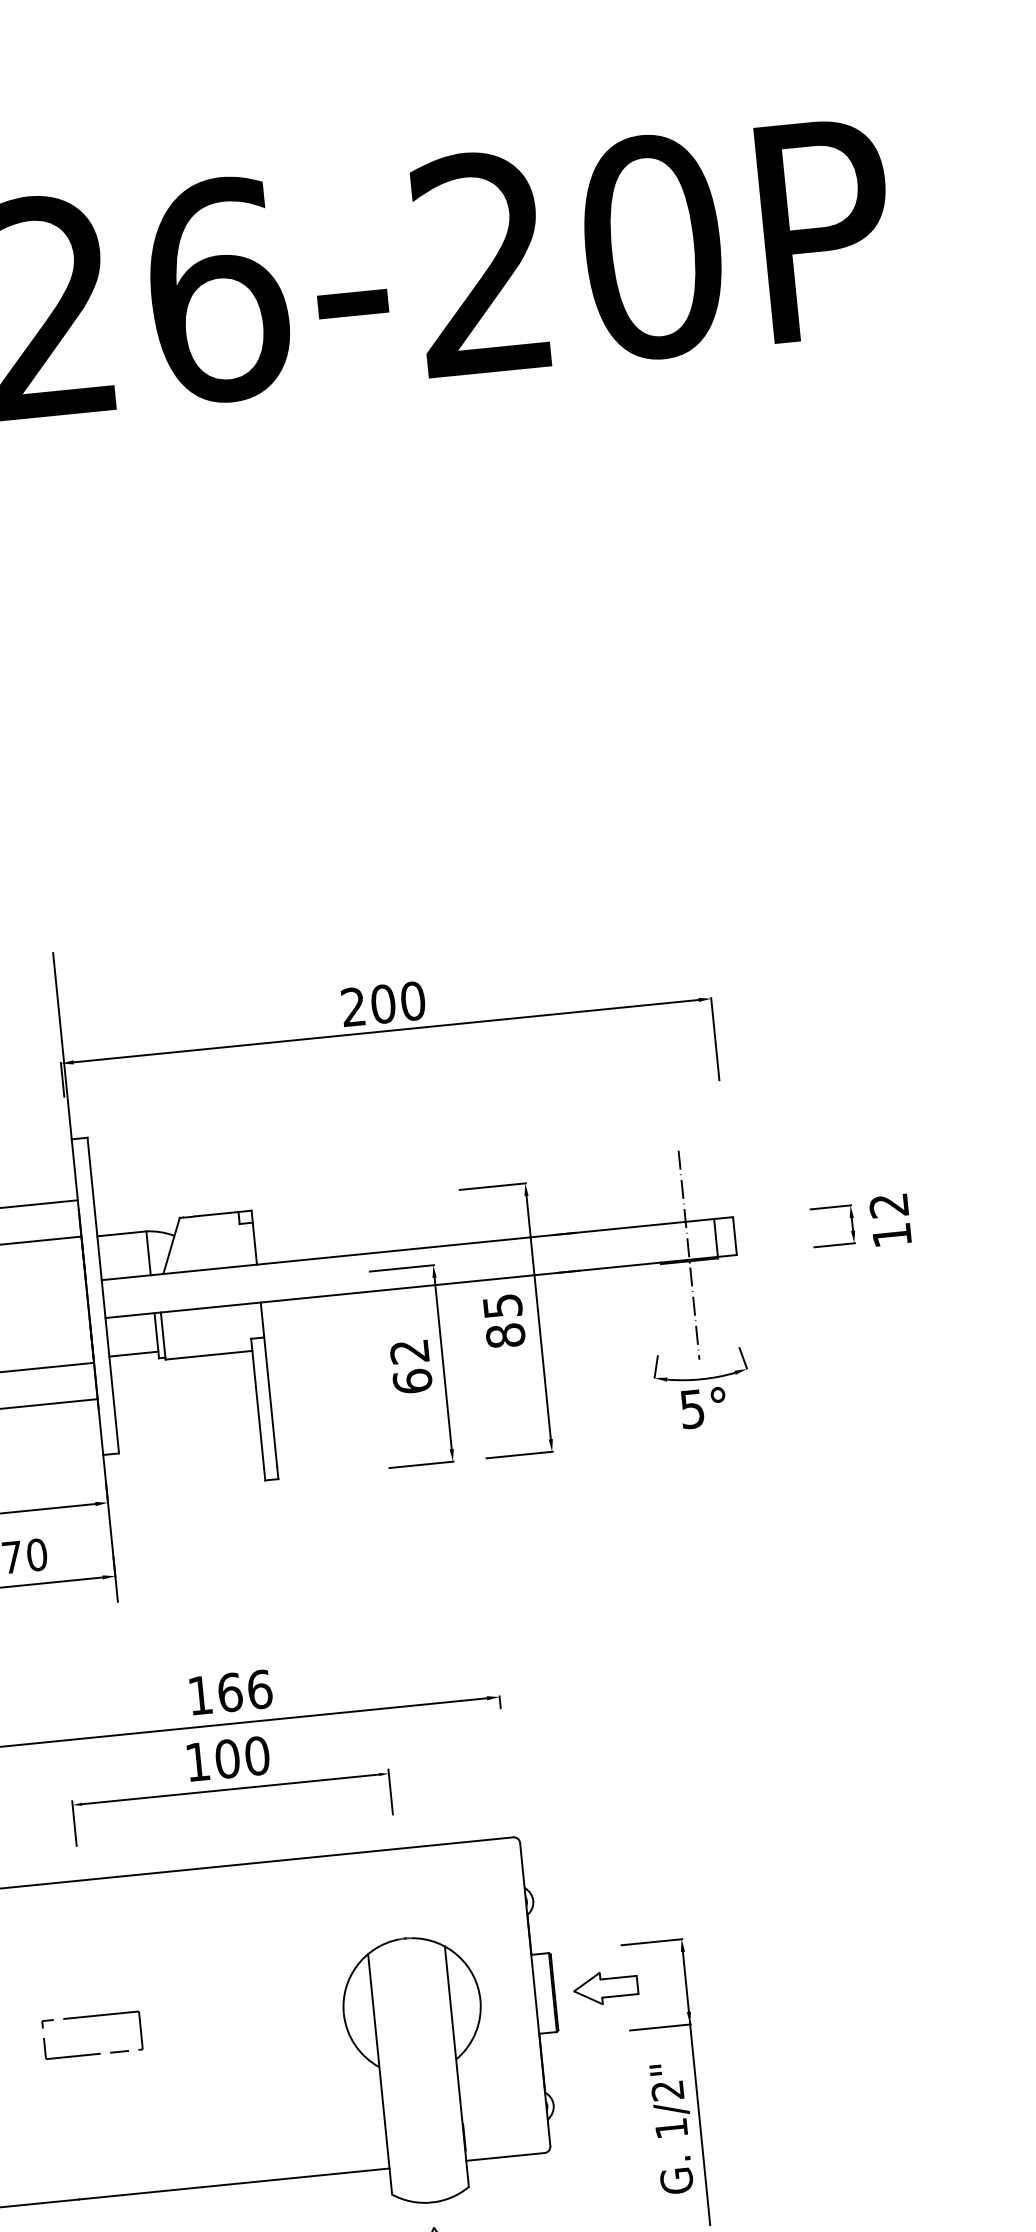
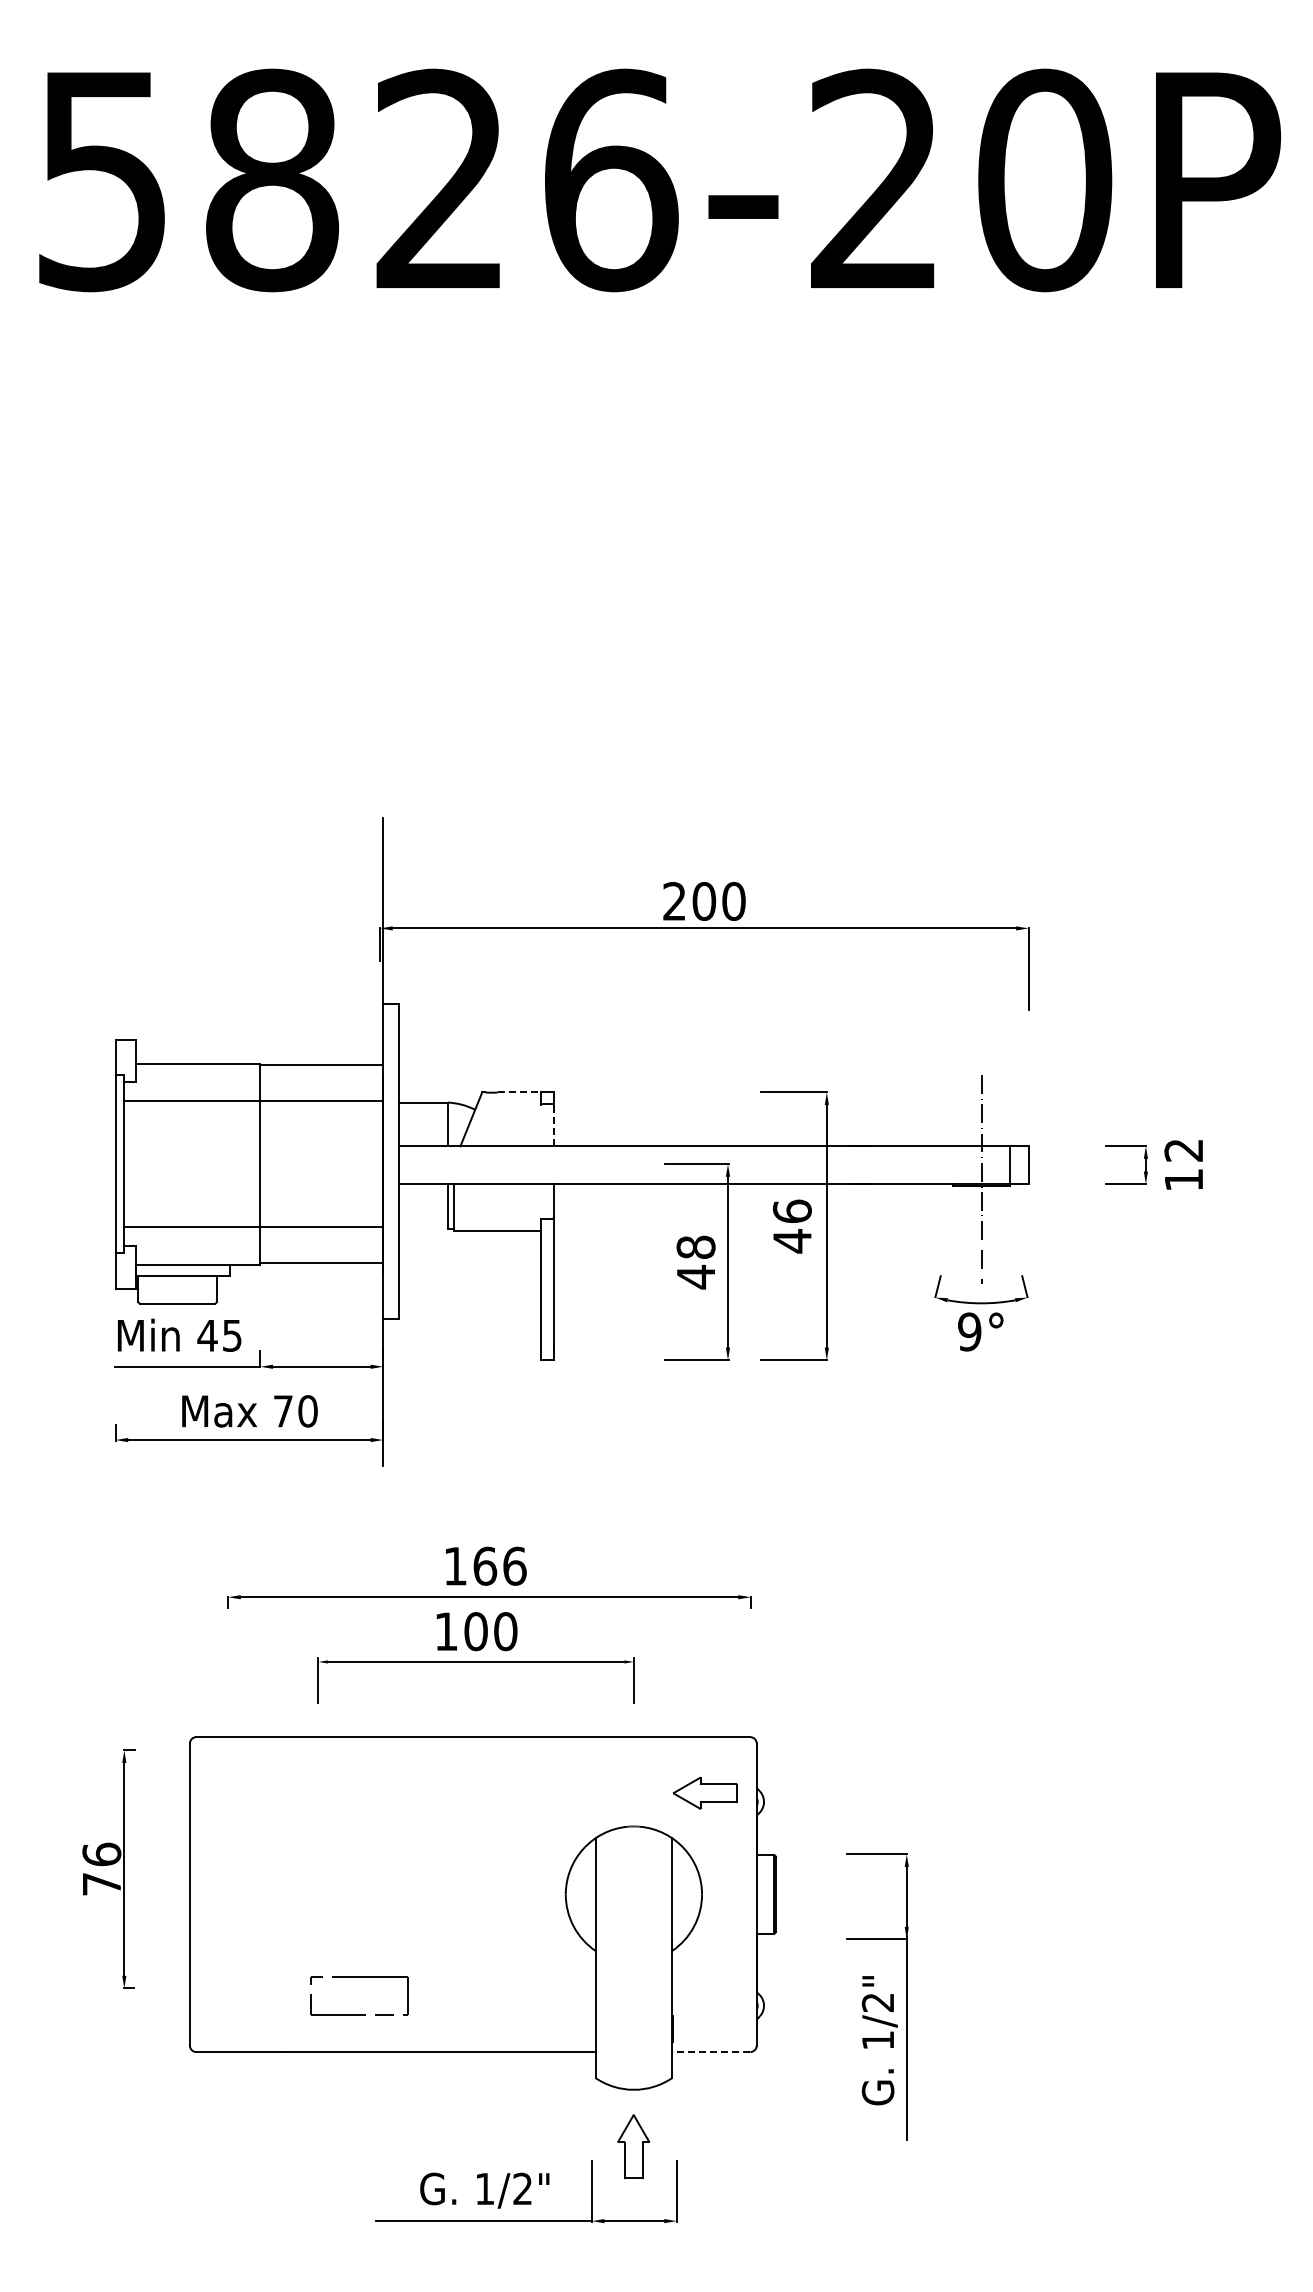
line: (217, 1214) -> (519, 1092), solid -> dashed
line: (254, 1244) -> (553, 1126), solid -> dashed
text: (504, 1321) -> (792, 1226), 85 -> 46
line: (133, 1354) -> (423, 1222), removed
text: (410, 1366) -> (695, 1262), 62 -> 48
text: (692, 1408) -> (969, 1331), 5° -> 9°
part: (605, 1987) -> (704, 1792), moved
part: (90, 2016) -> (359, 1977), moved
line: (504, 2157) -> (710, 2052), solid -> dashed

